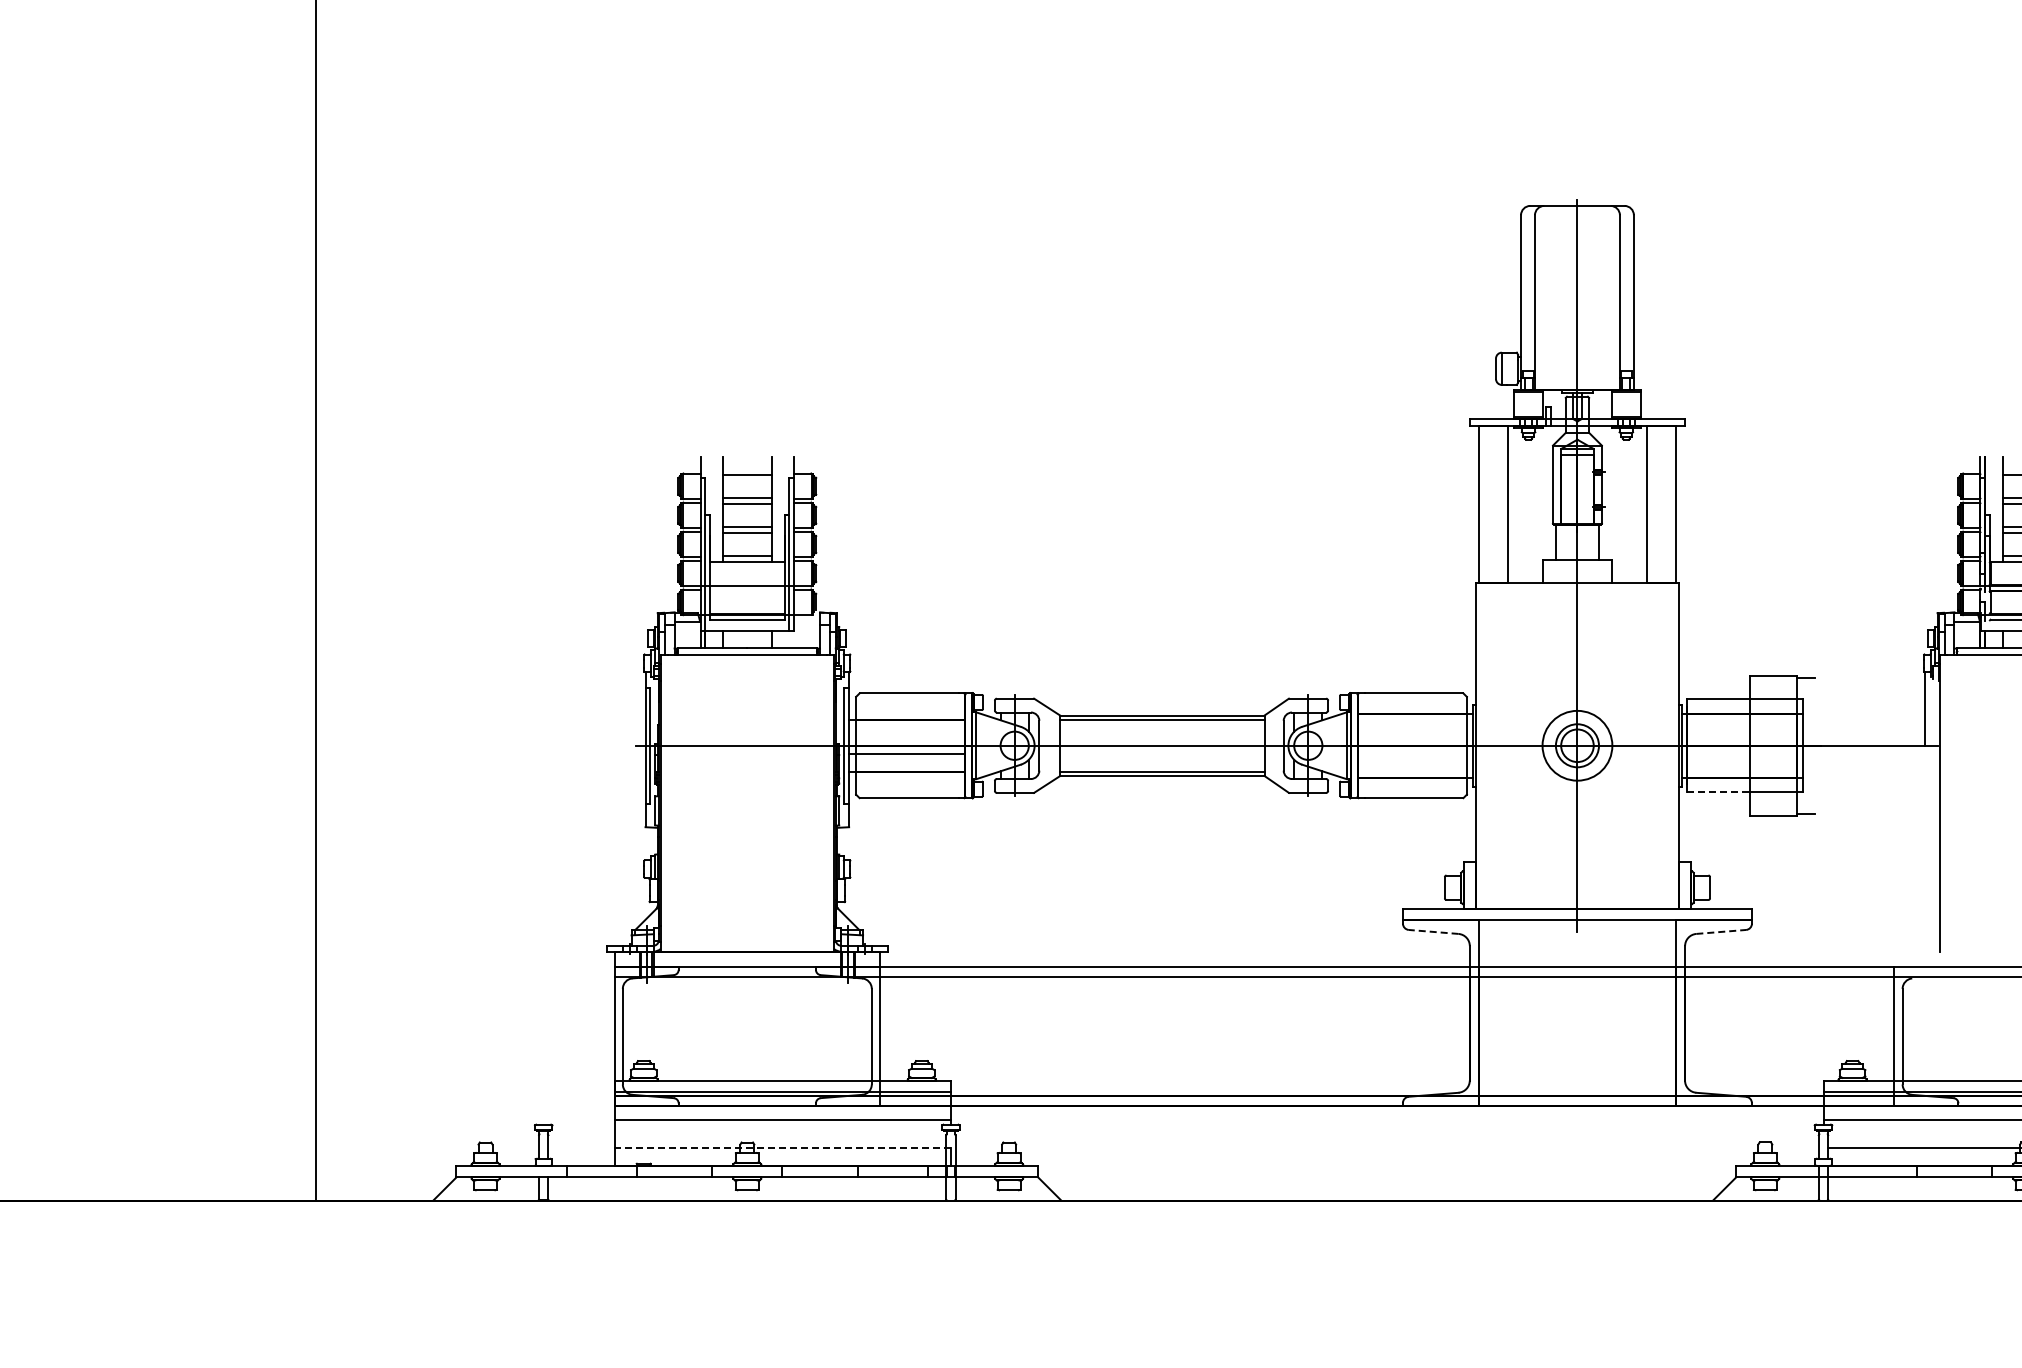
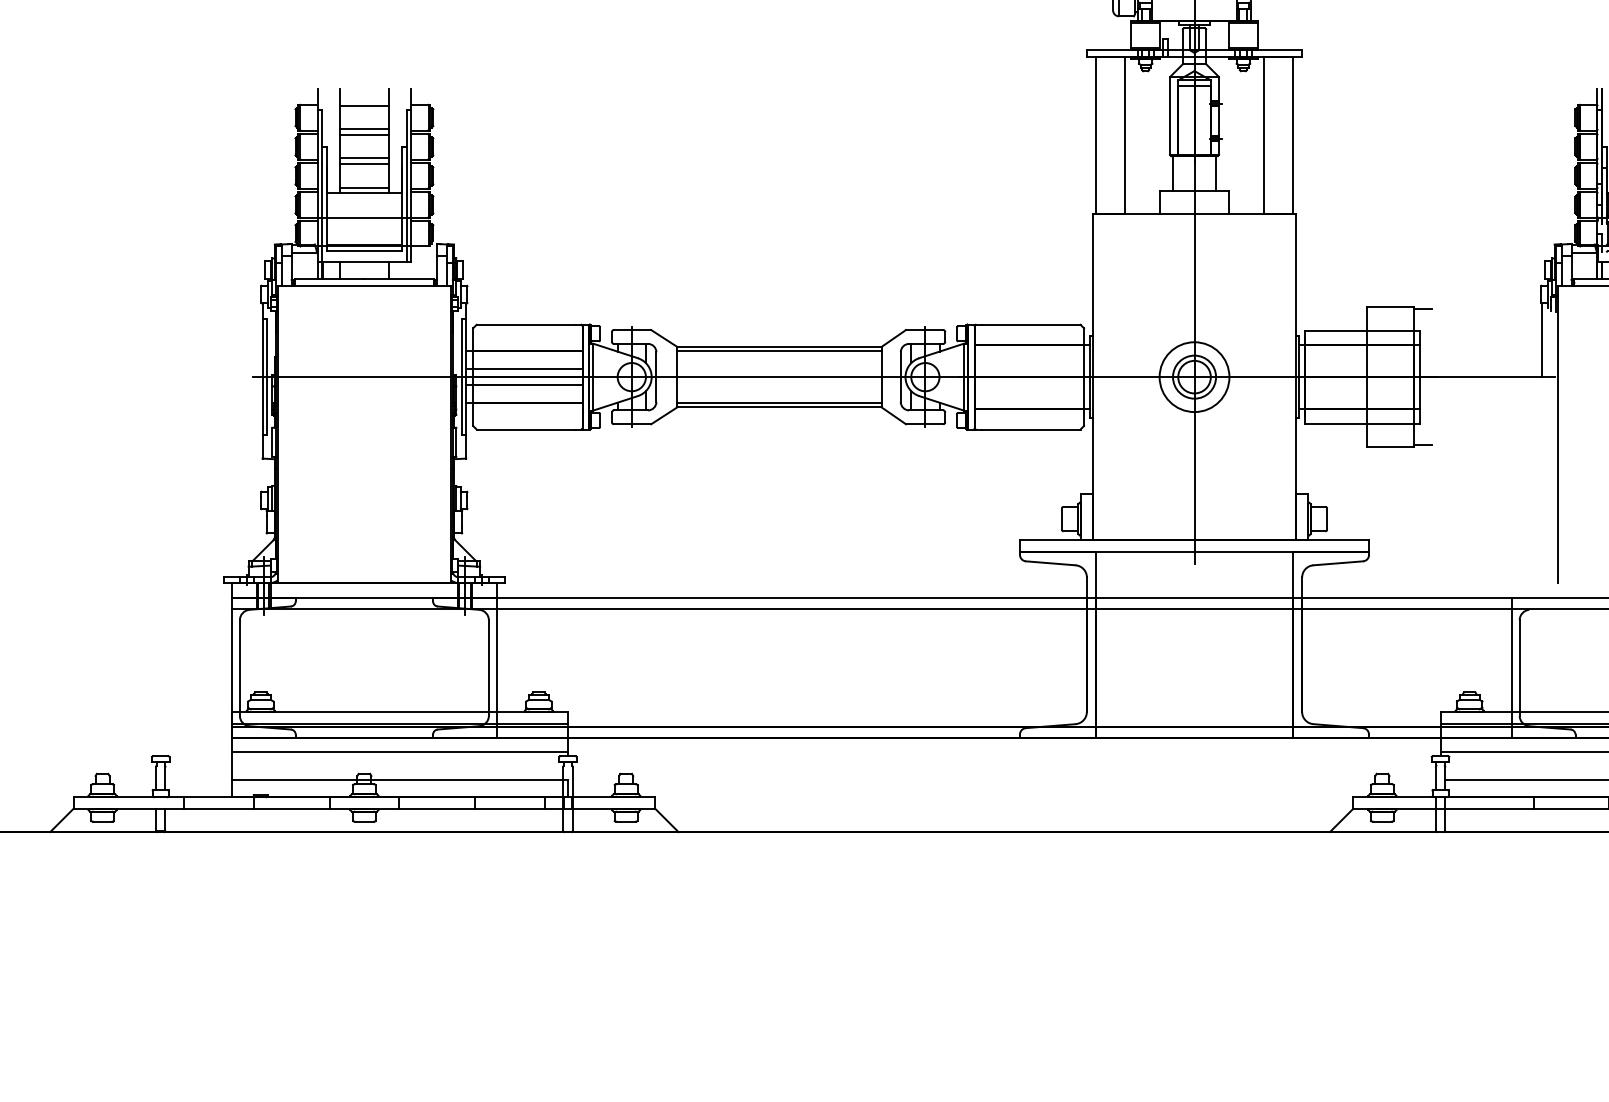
line: (907, 737) -> (524, 368), added
line: (1719, 792) -> (1336, 423), dashed -> solid
line: (1433, 931) -> (1050, 562), dashed -> solid
line: (1721, 931) -> (1338, 562), dashed -> solid
line: (782, 1148) -> (399, 779), dashed -> solid

